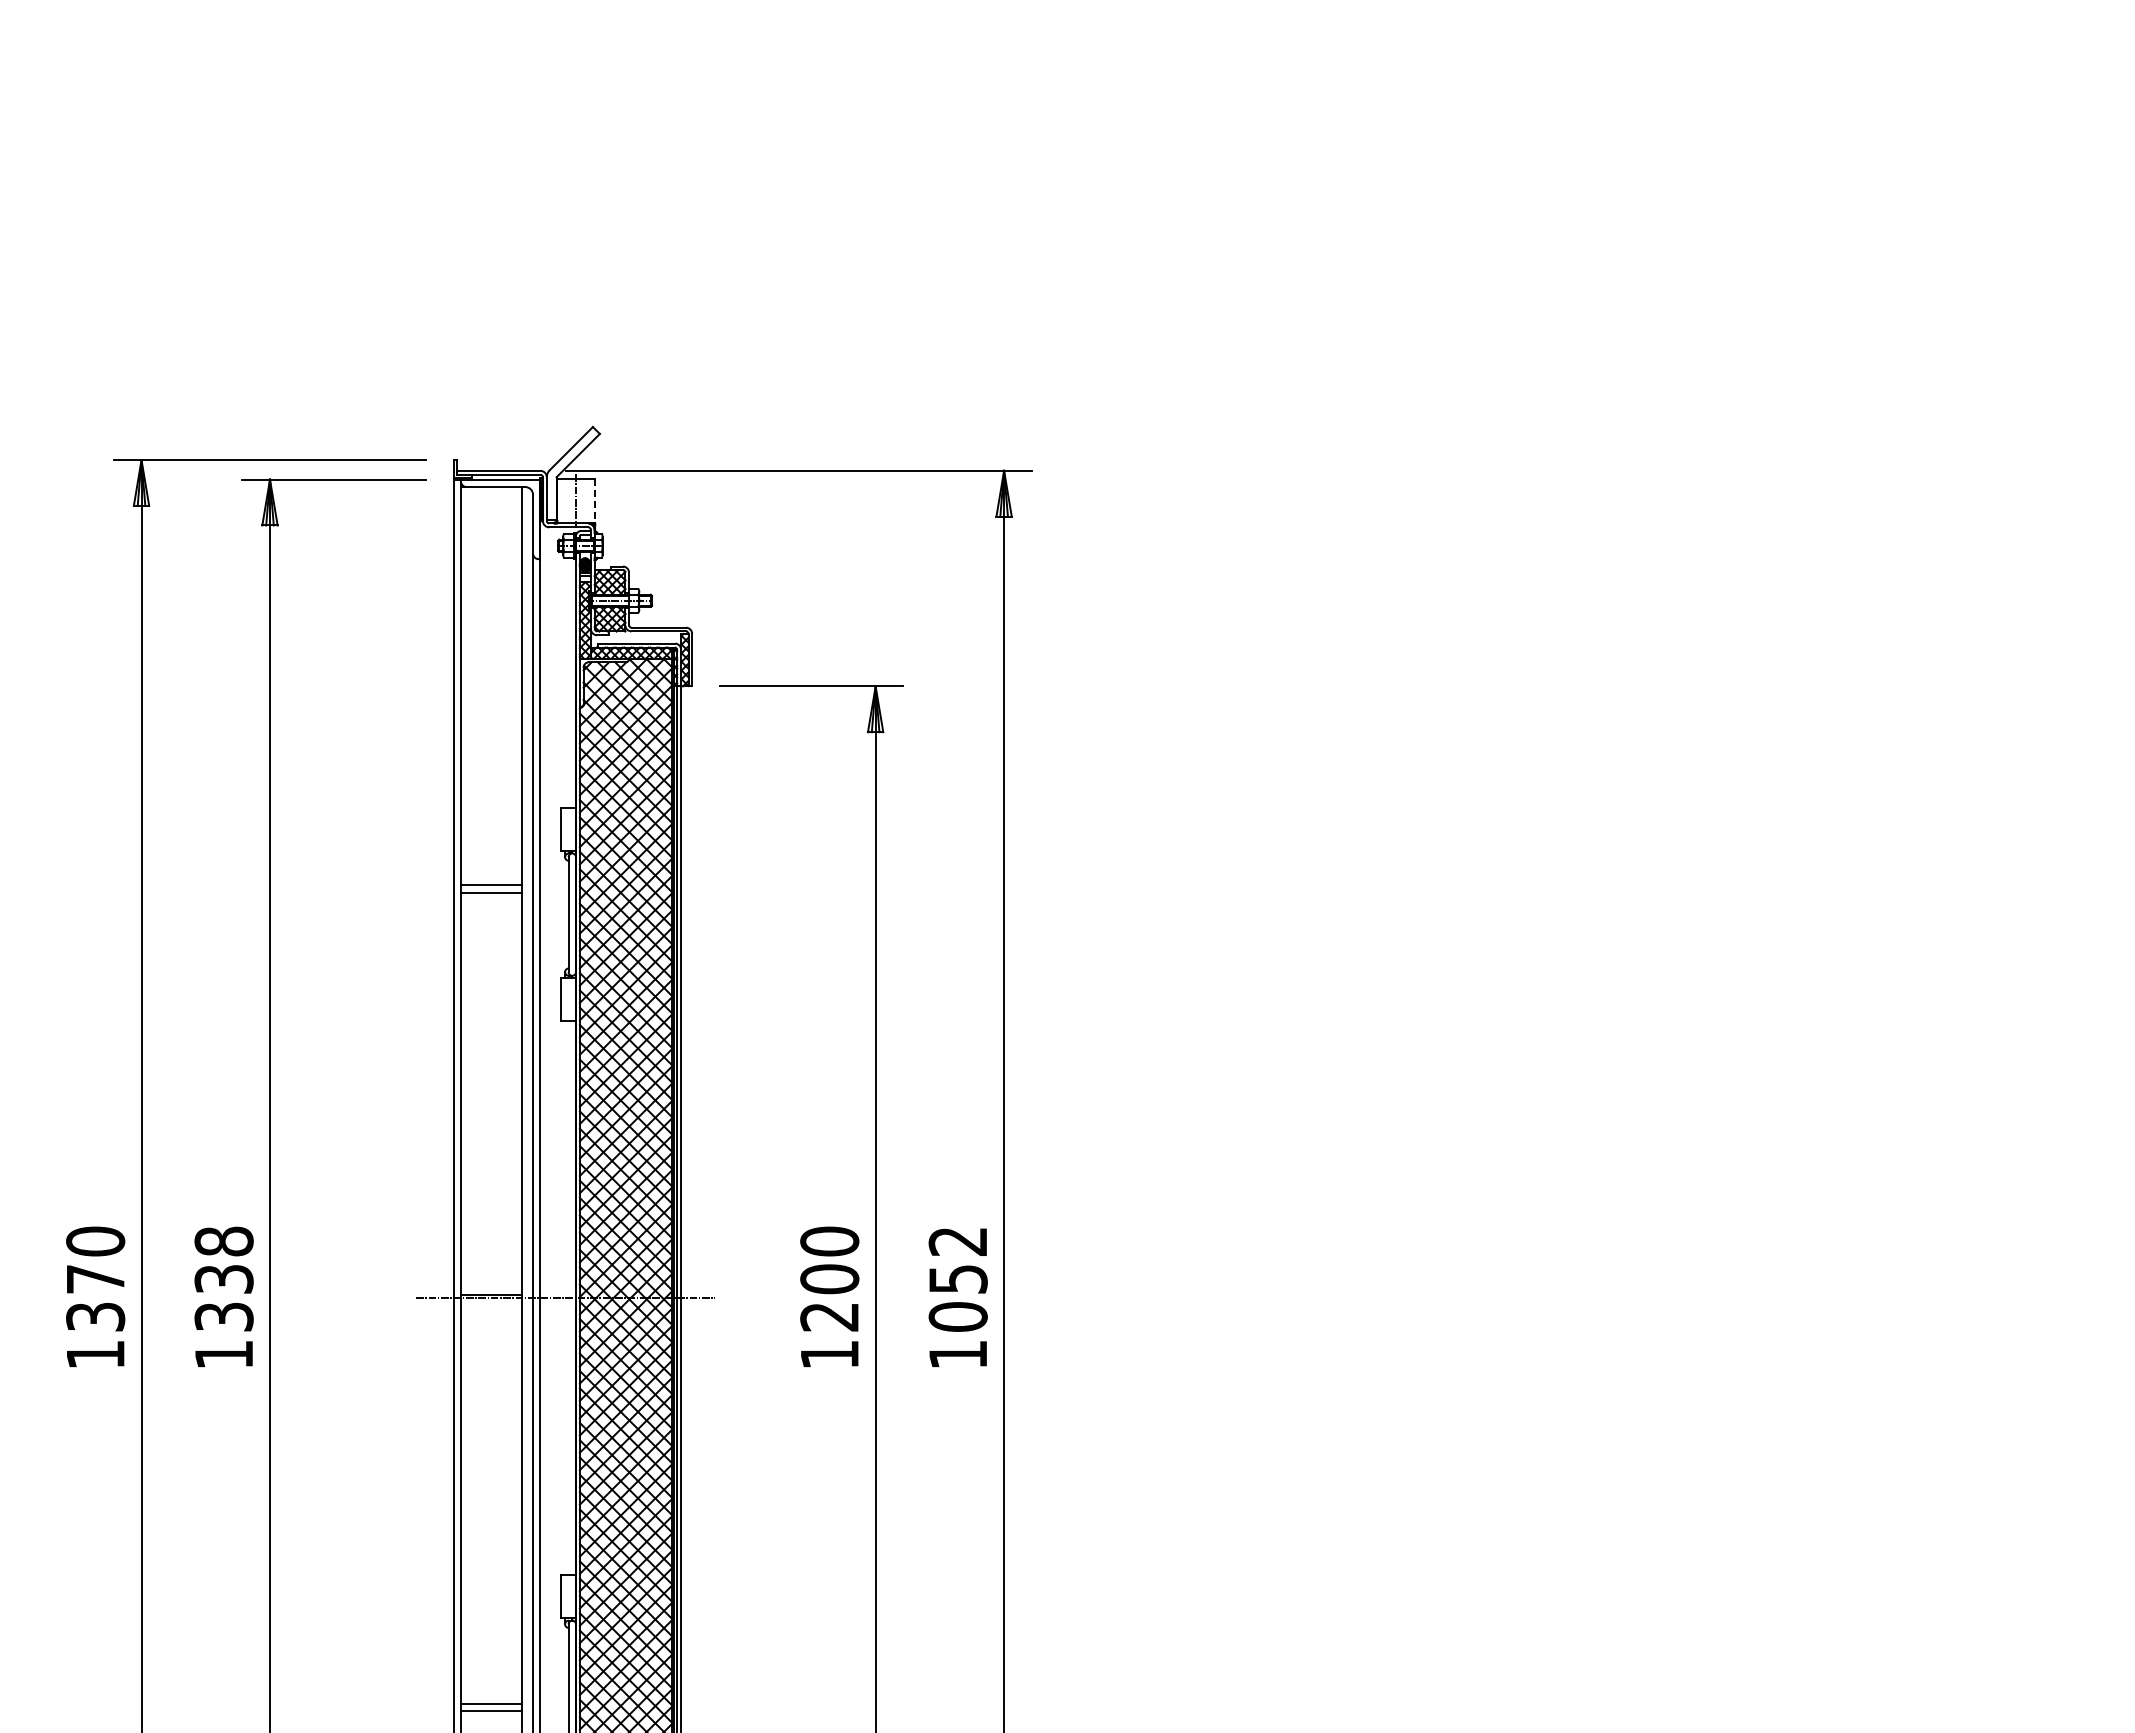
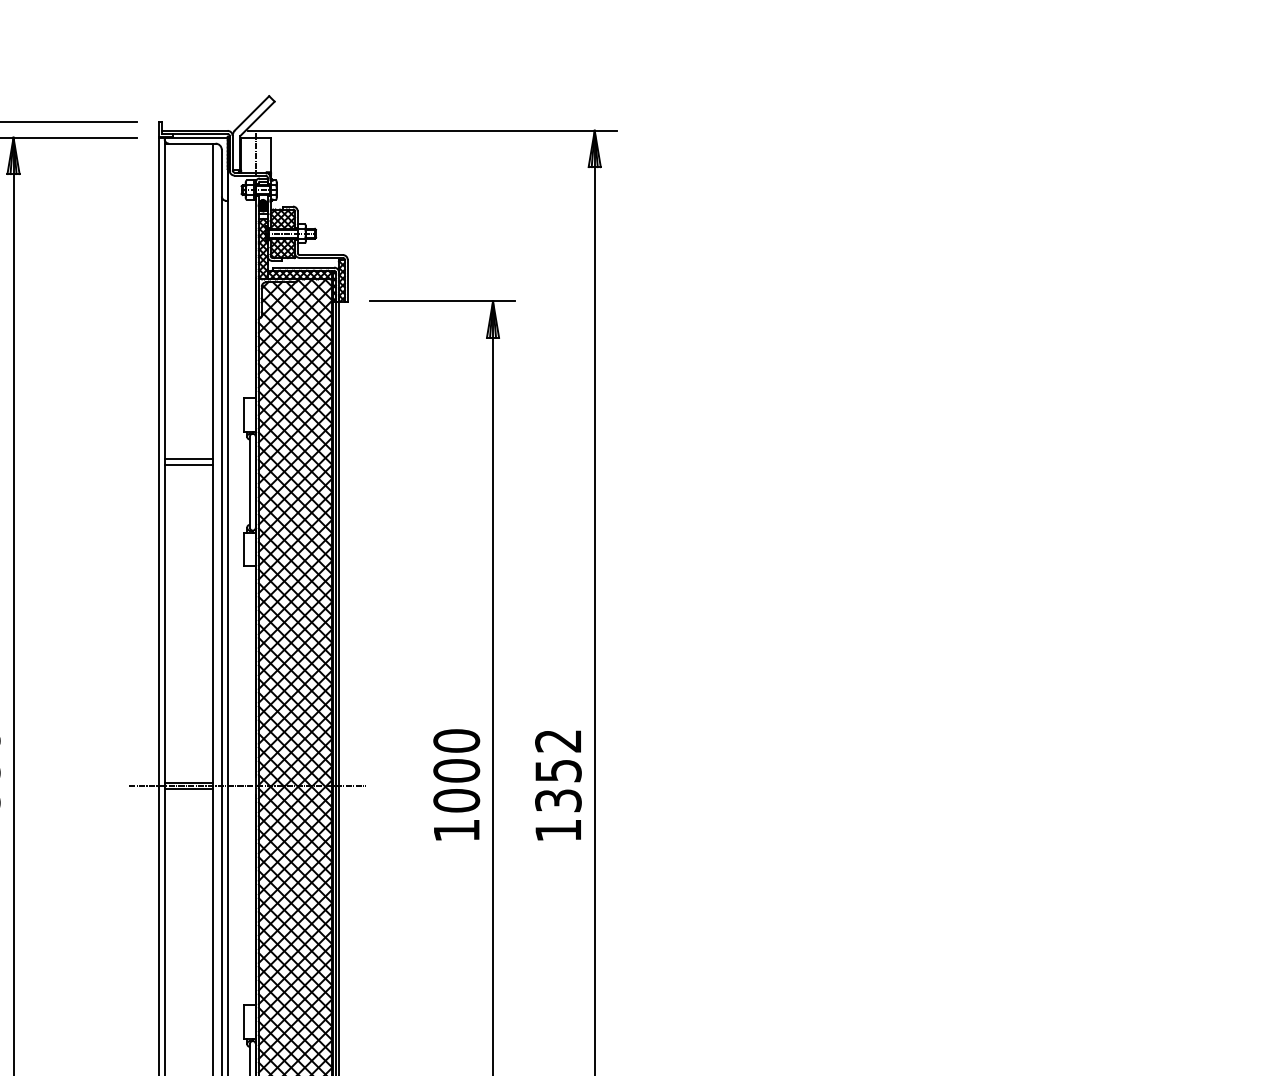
line: (595, 501) -> (271, 155), dashed -> solid
line: (491, 1301) -> (188, 788), added
text: (829, 1316) -> (456, 800), 1200 -> 1000
text: (957, 1316) -> (557, 800), 1052 -> 1352

